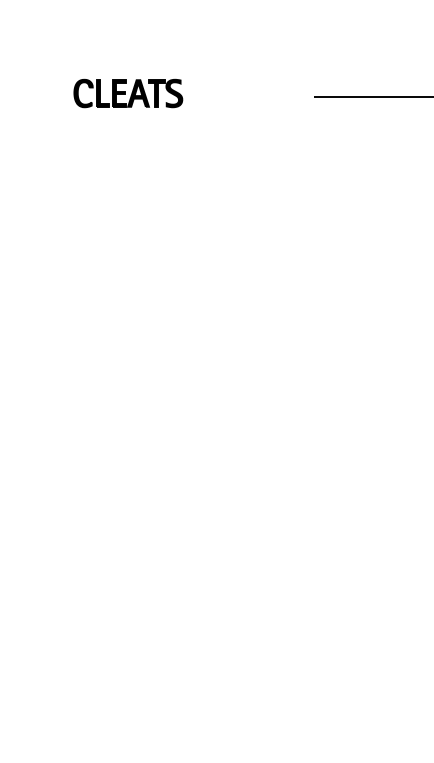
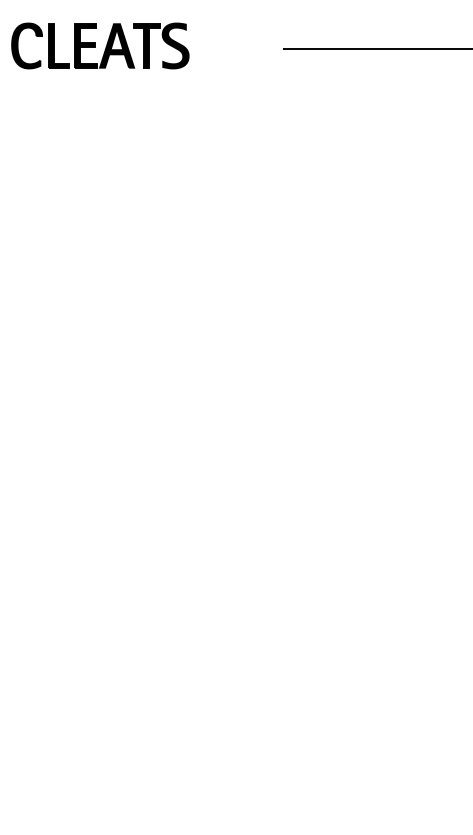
part: (128, 93) -> (100, 45), size x1.67

